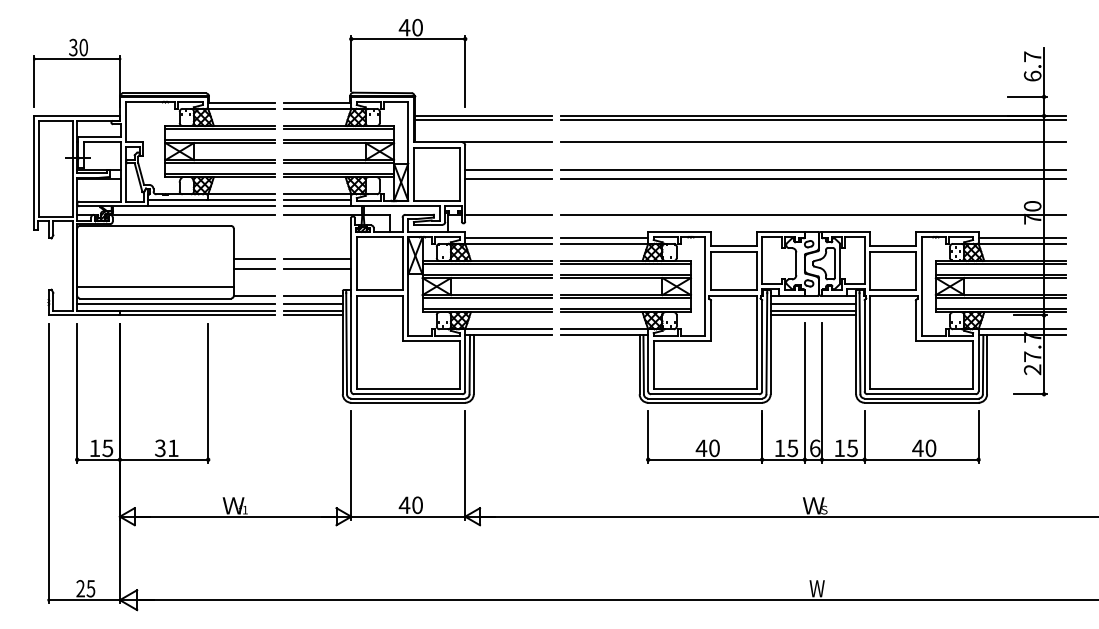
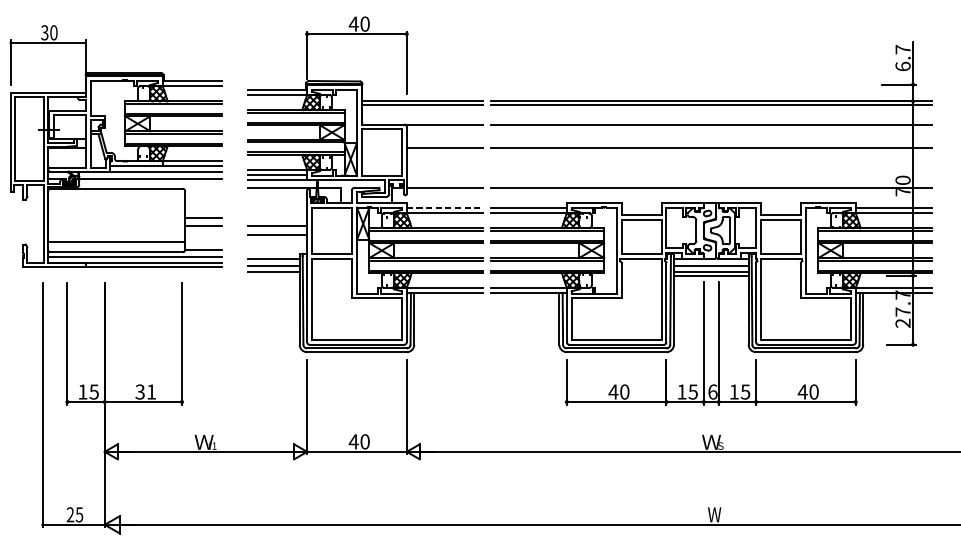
part: (154, 176) -> (115, 145), moved
line: (508, 179) -> (444, 156), removed
line: (812, 179) -> (710, 156), removed
line: (508, 238) -> (444, 208), solid -> dashed
line: (313, 315) -> (274, 275), removed

